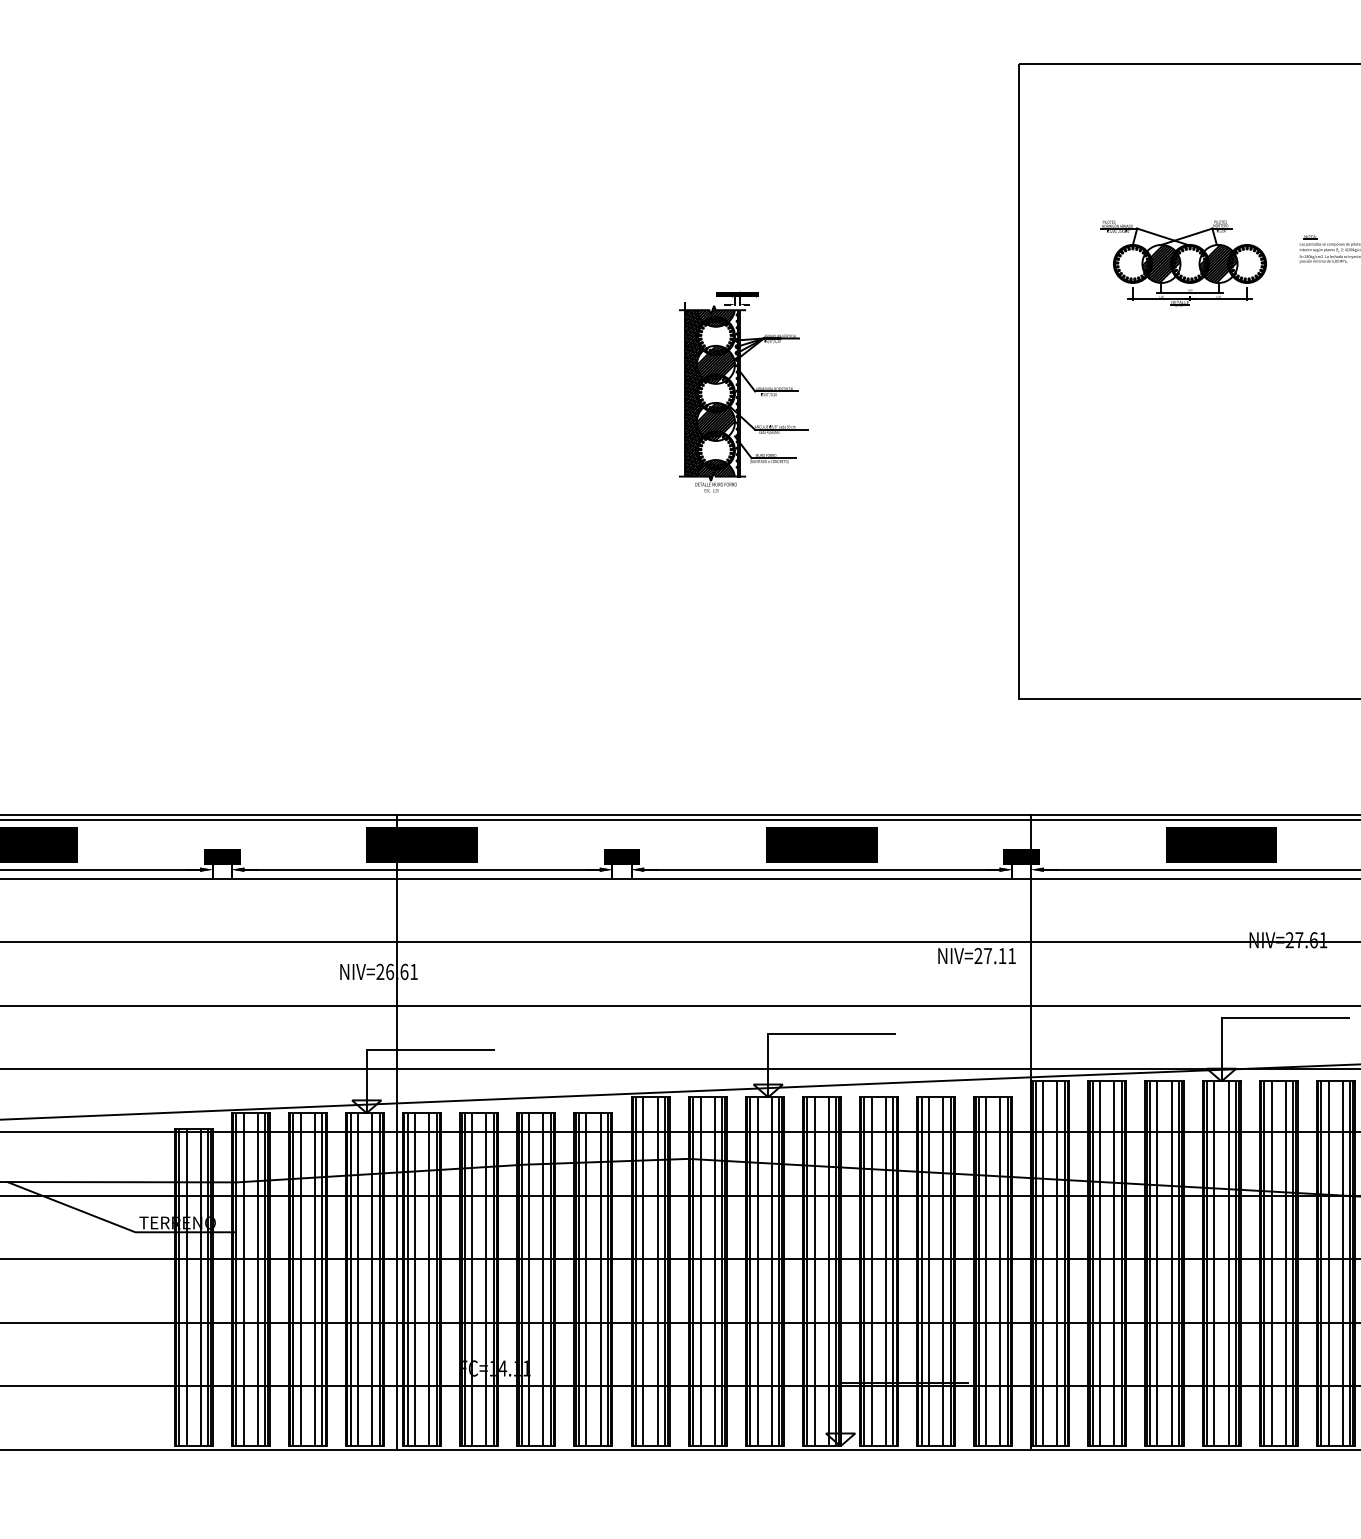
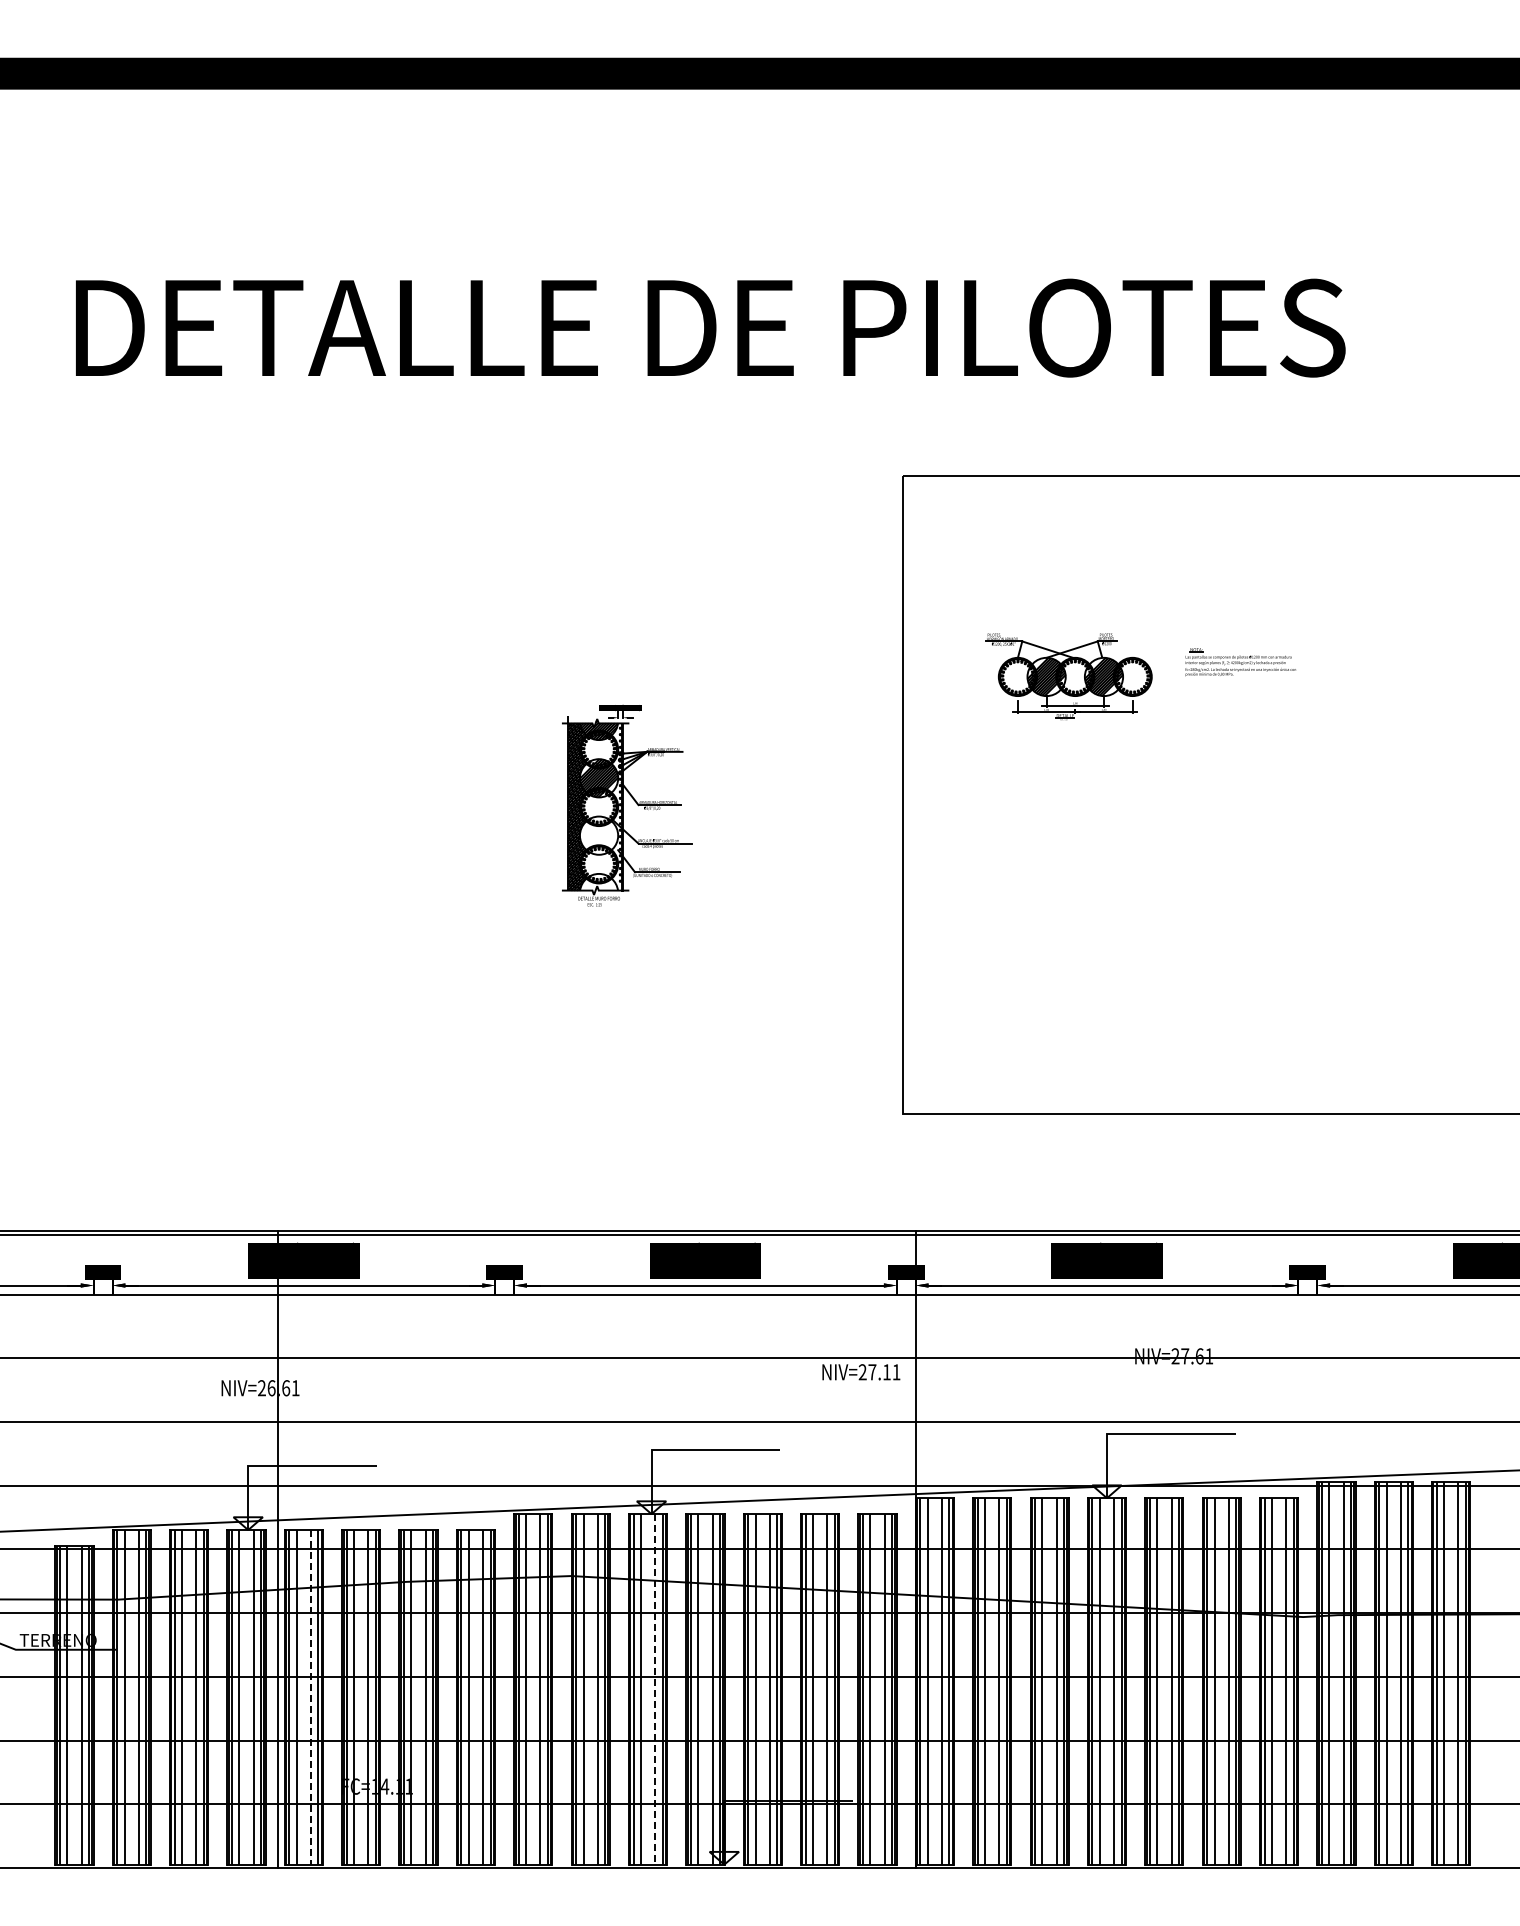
hatch: (715, 421) -> (598, 835), removed
hatch: (715, 469) -> (598, 883), removed
line: (772, 1271) -> (655, 1689), solid -> dashed
line: (429, 1279) -> (311, 1697), solid -> dashed

